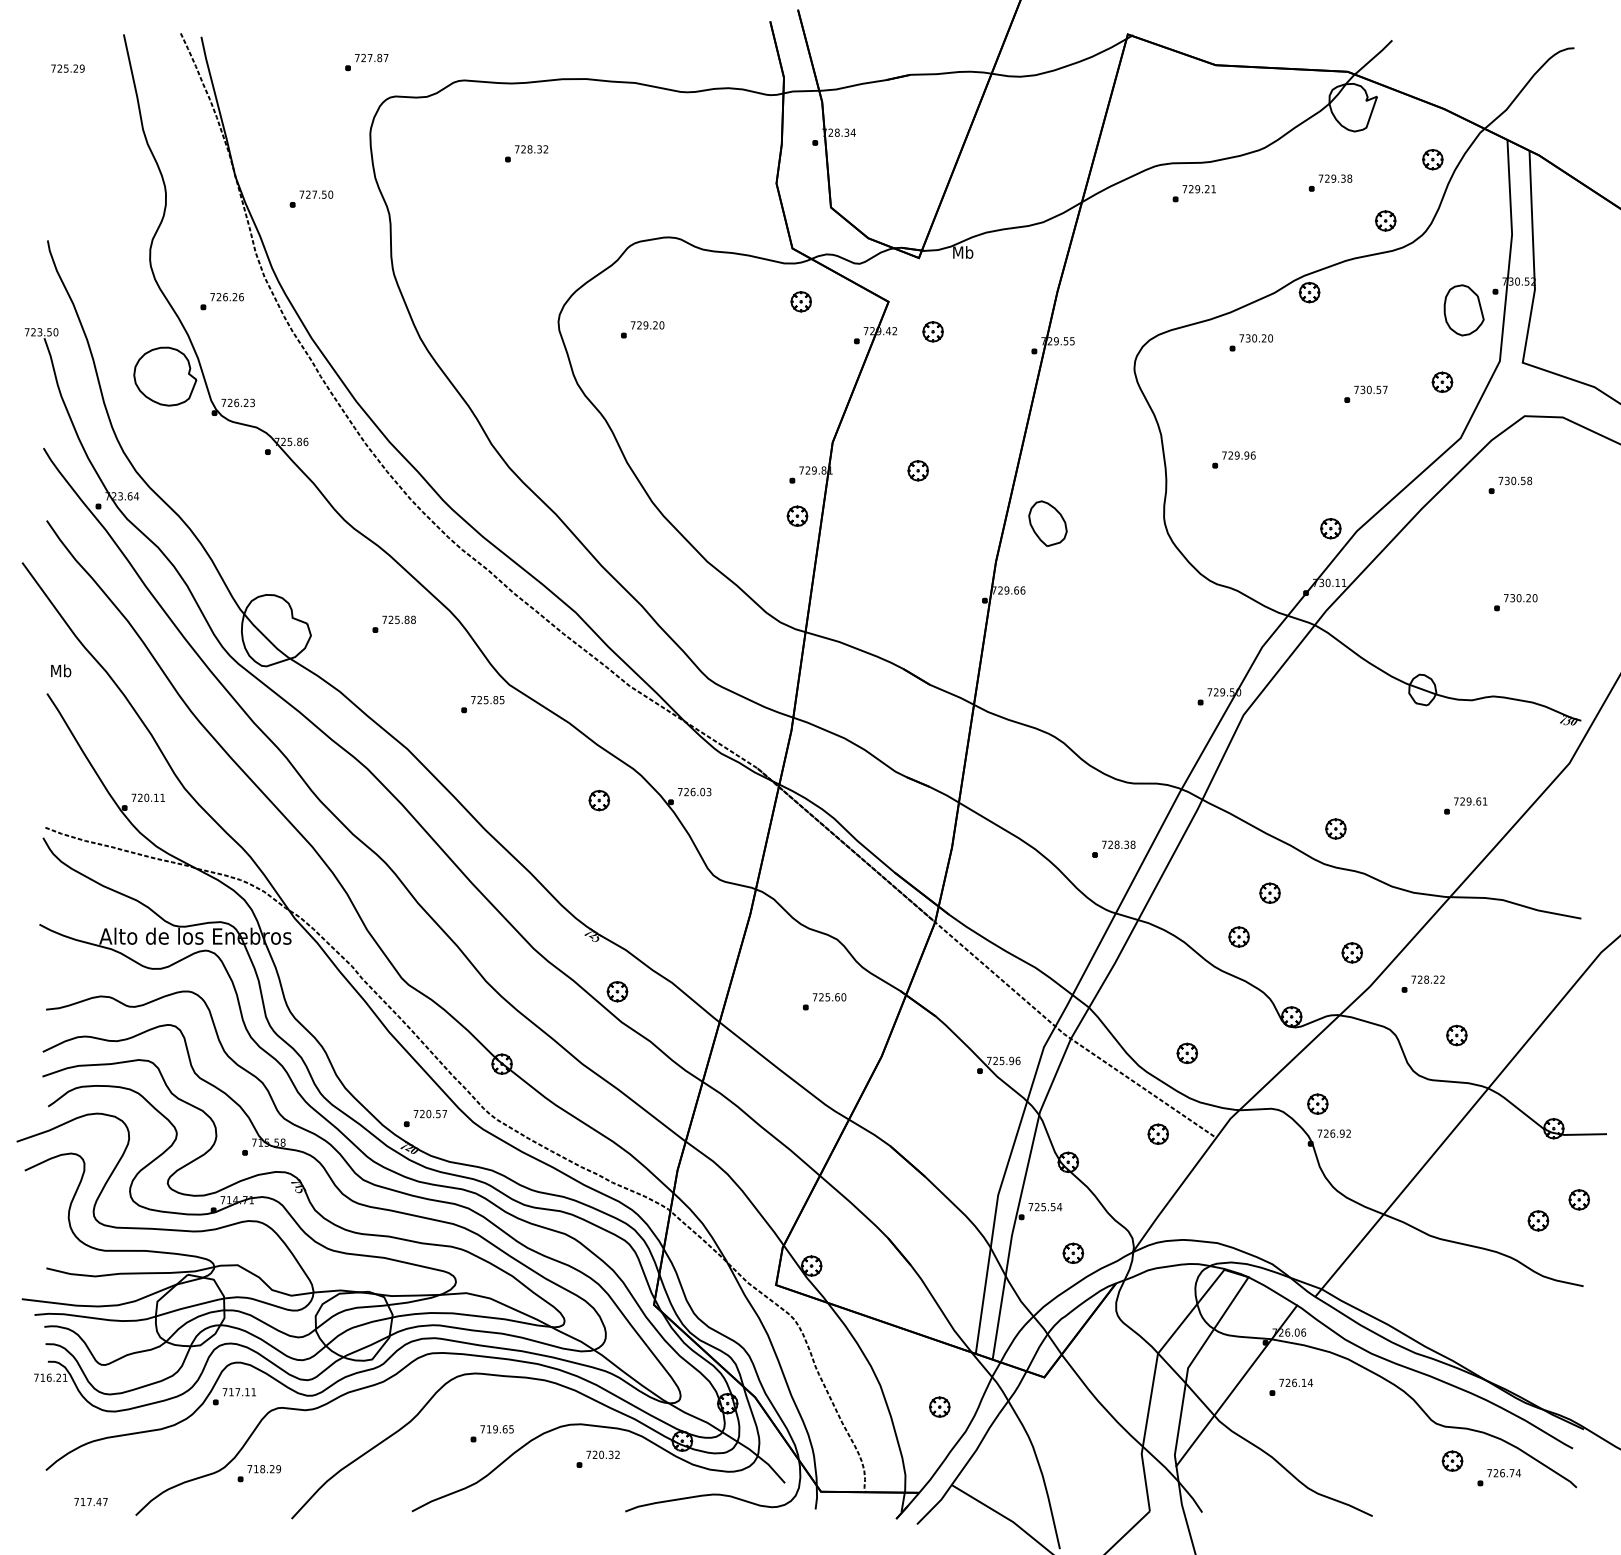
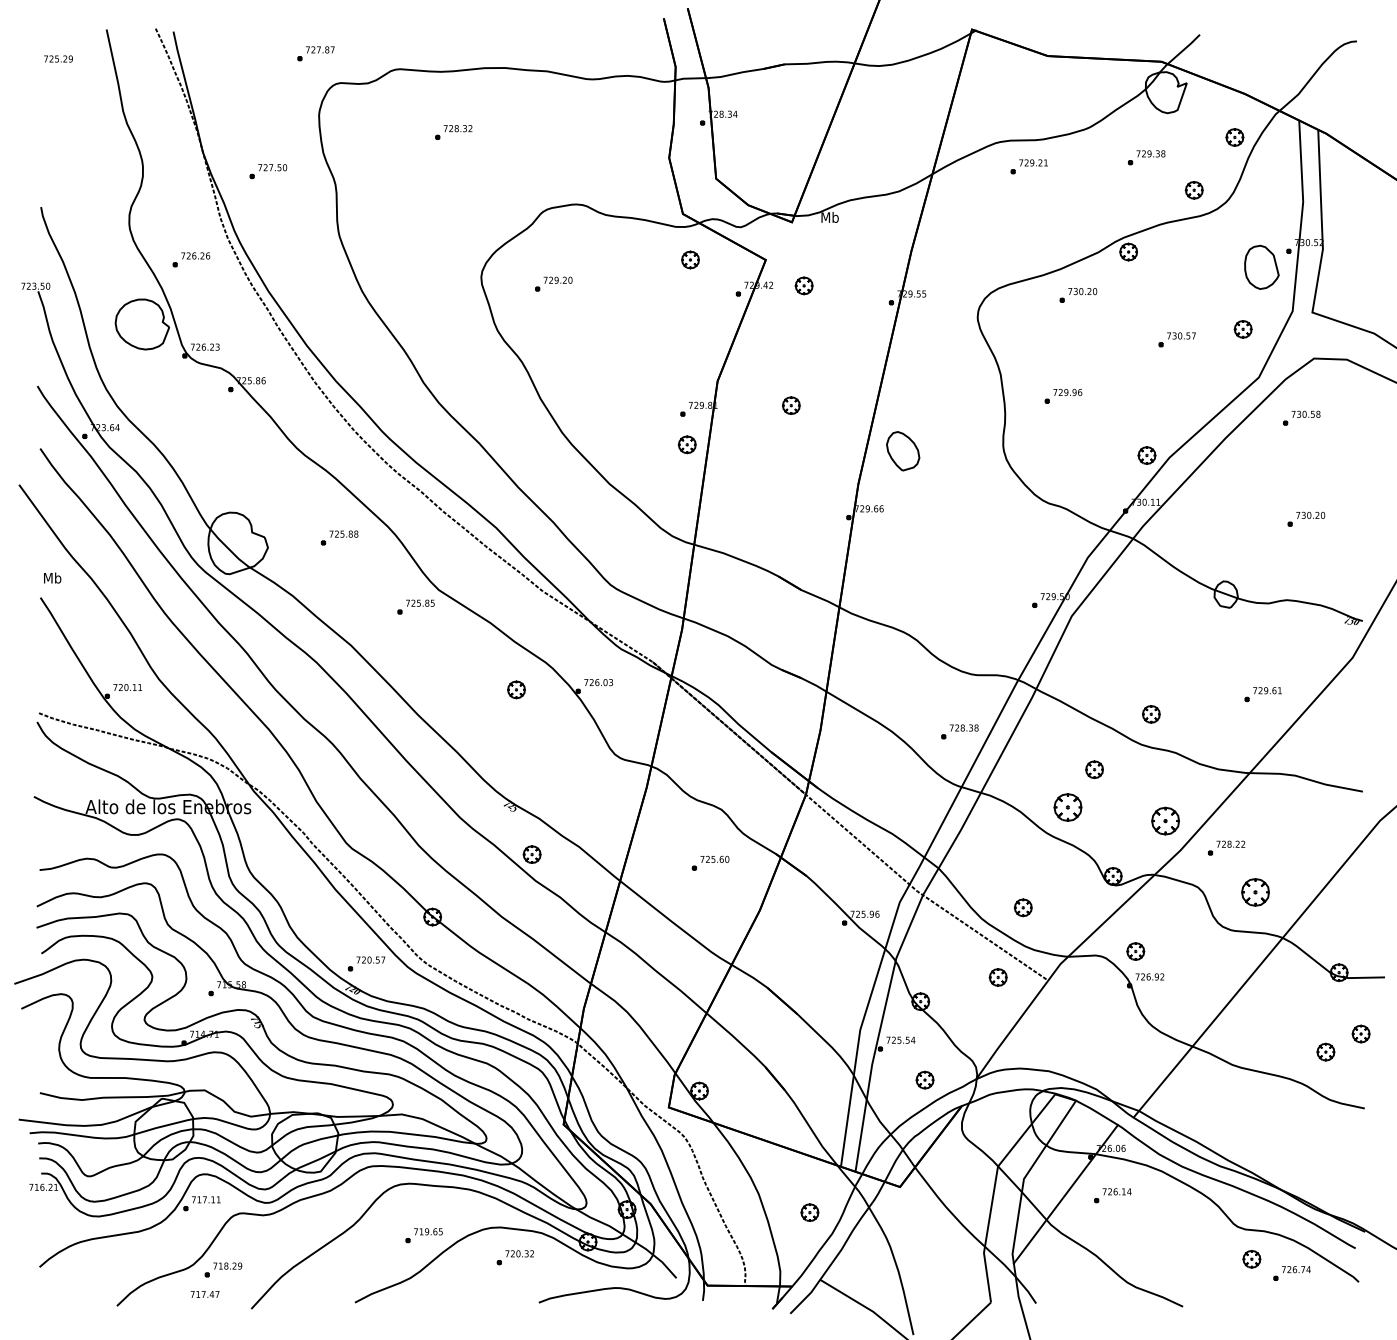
part: (1238, 936) -> (1067, 807), size x1.6
part: (1351, 952) -> (1164, 820), size x1.6
part: (1456, 1035) -> (1255, 892), size x1.6
text: (90, 1501) -> (204, 1294), moved

